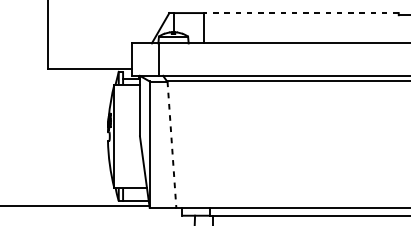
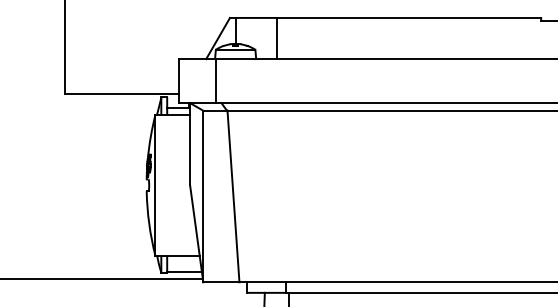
line: (300, 12) -> (408, 17), dashed -> solid
line: (171, 144) -> (233, 196), dashed -> solid

